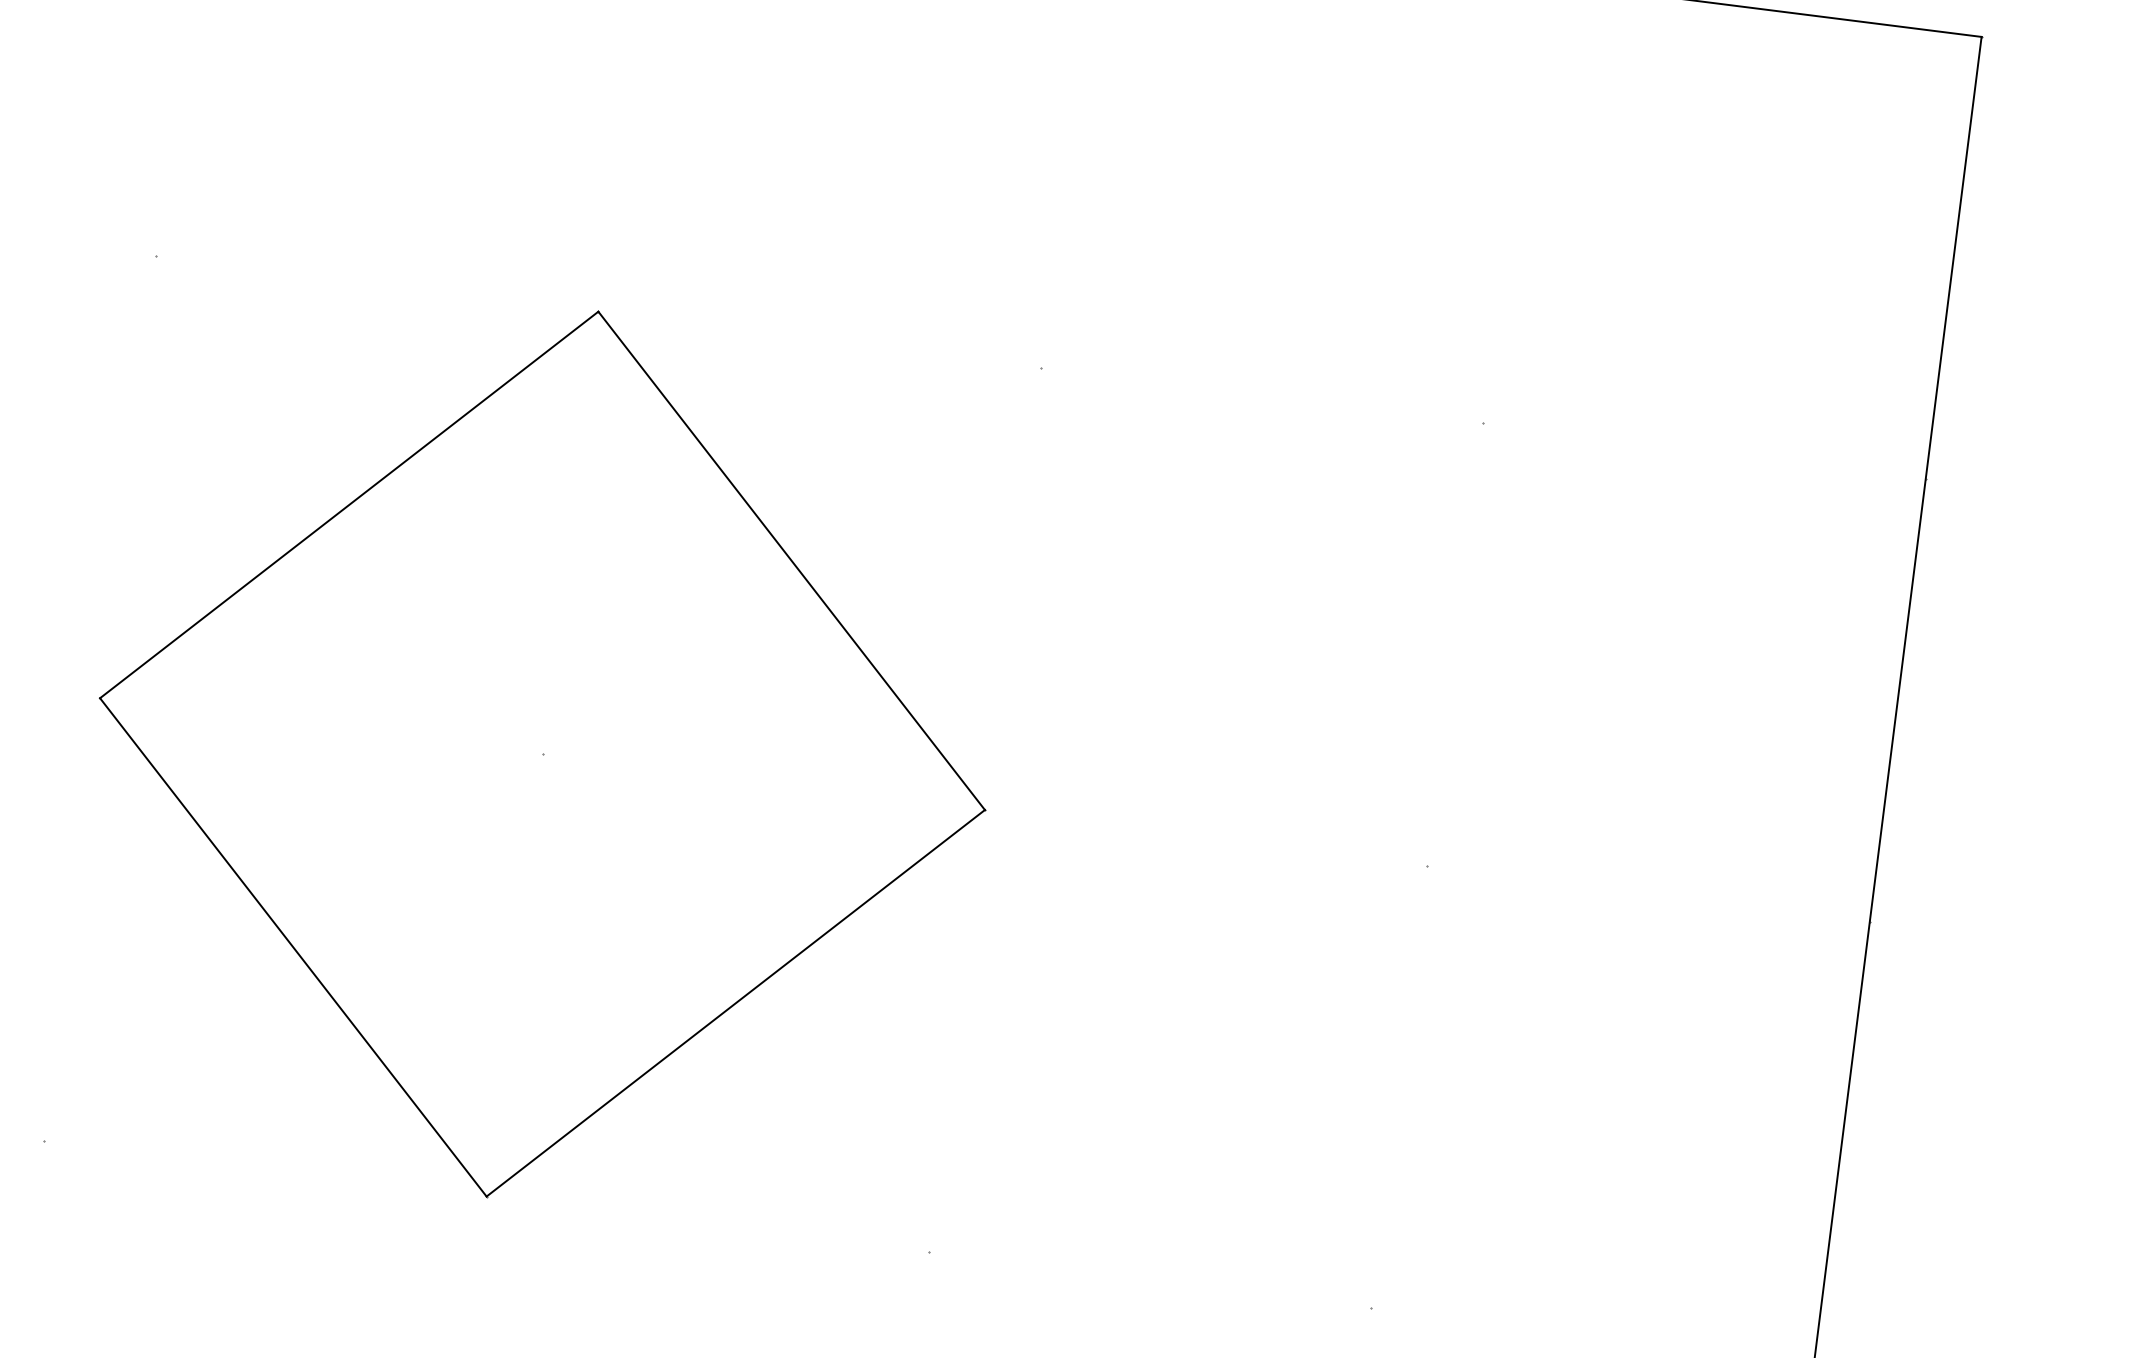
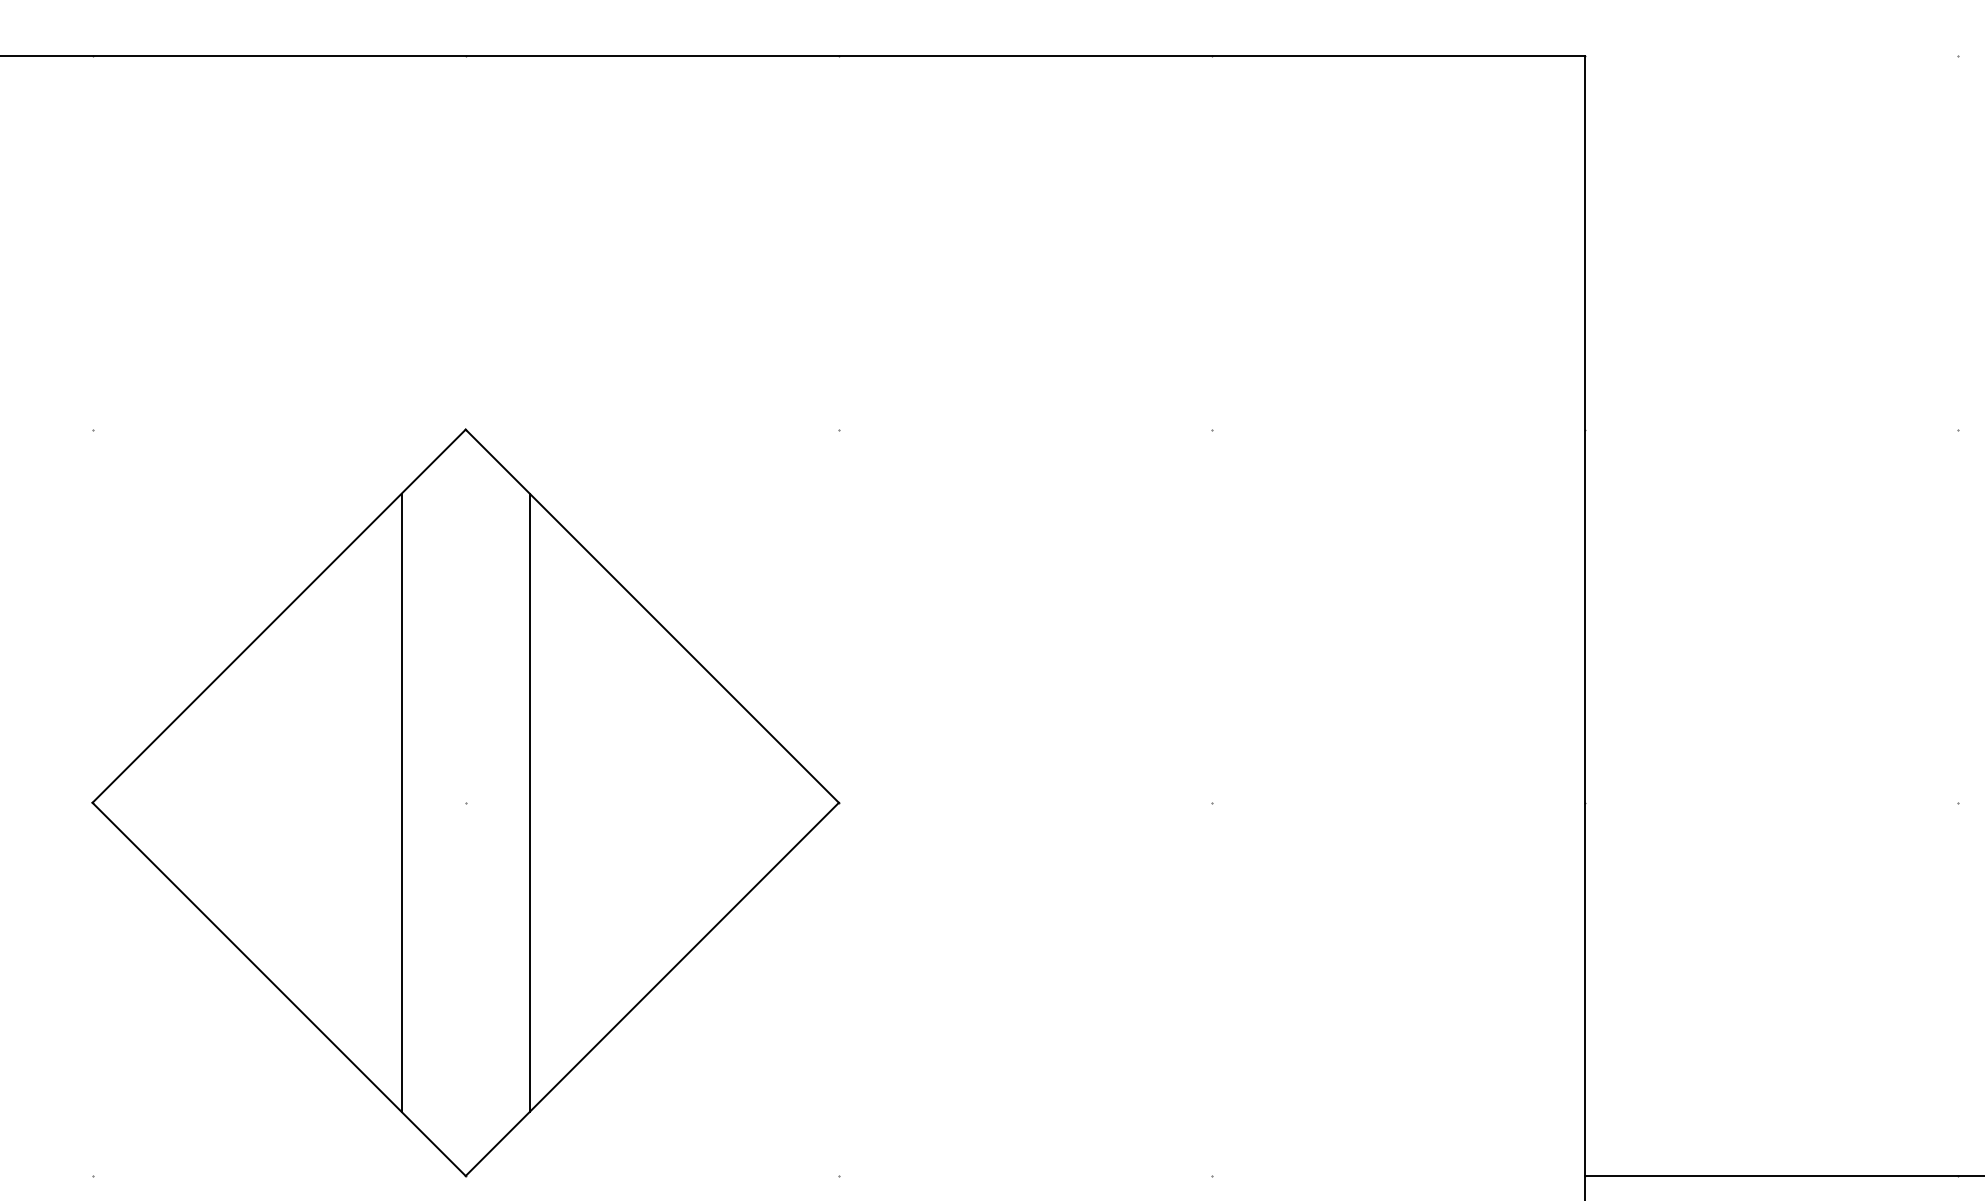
line: (466, 744) -> (401, 802), added
line: (618, 763) -> (529, 802), added

